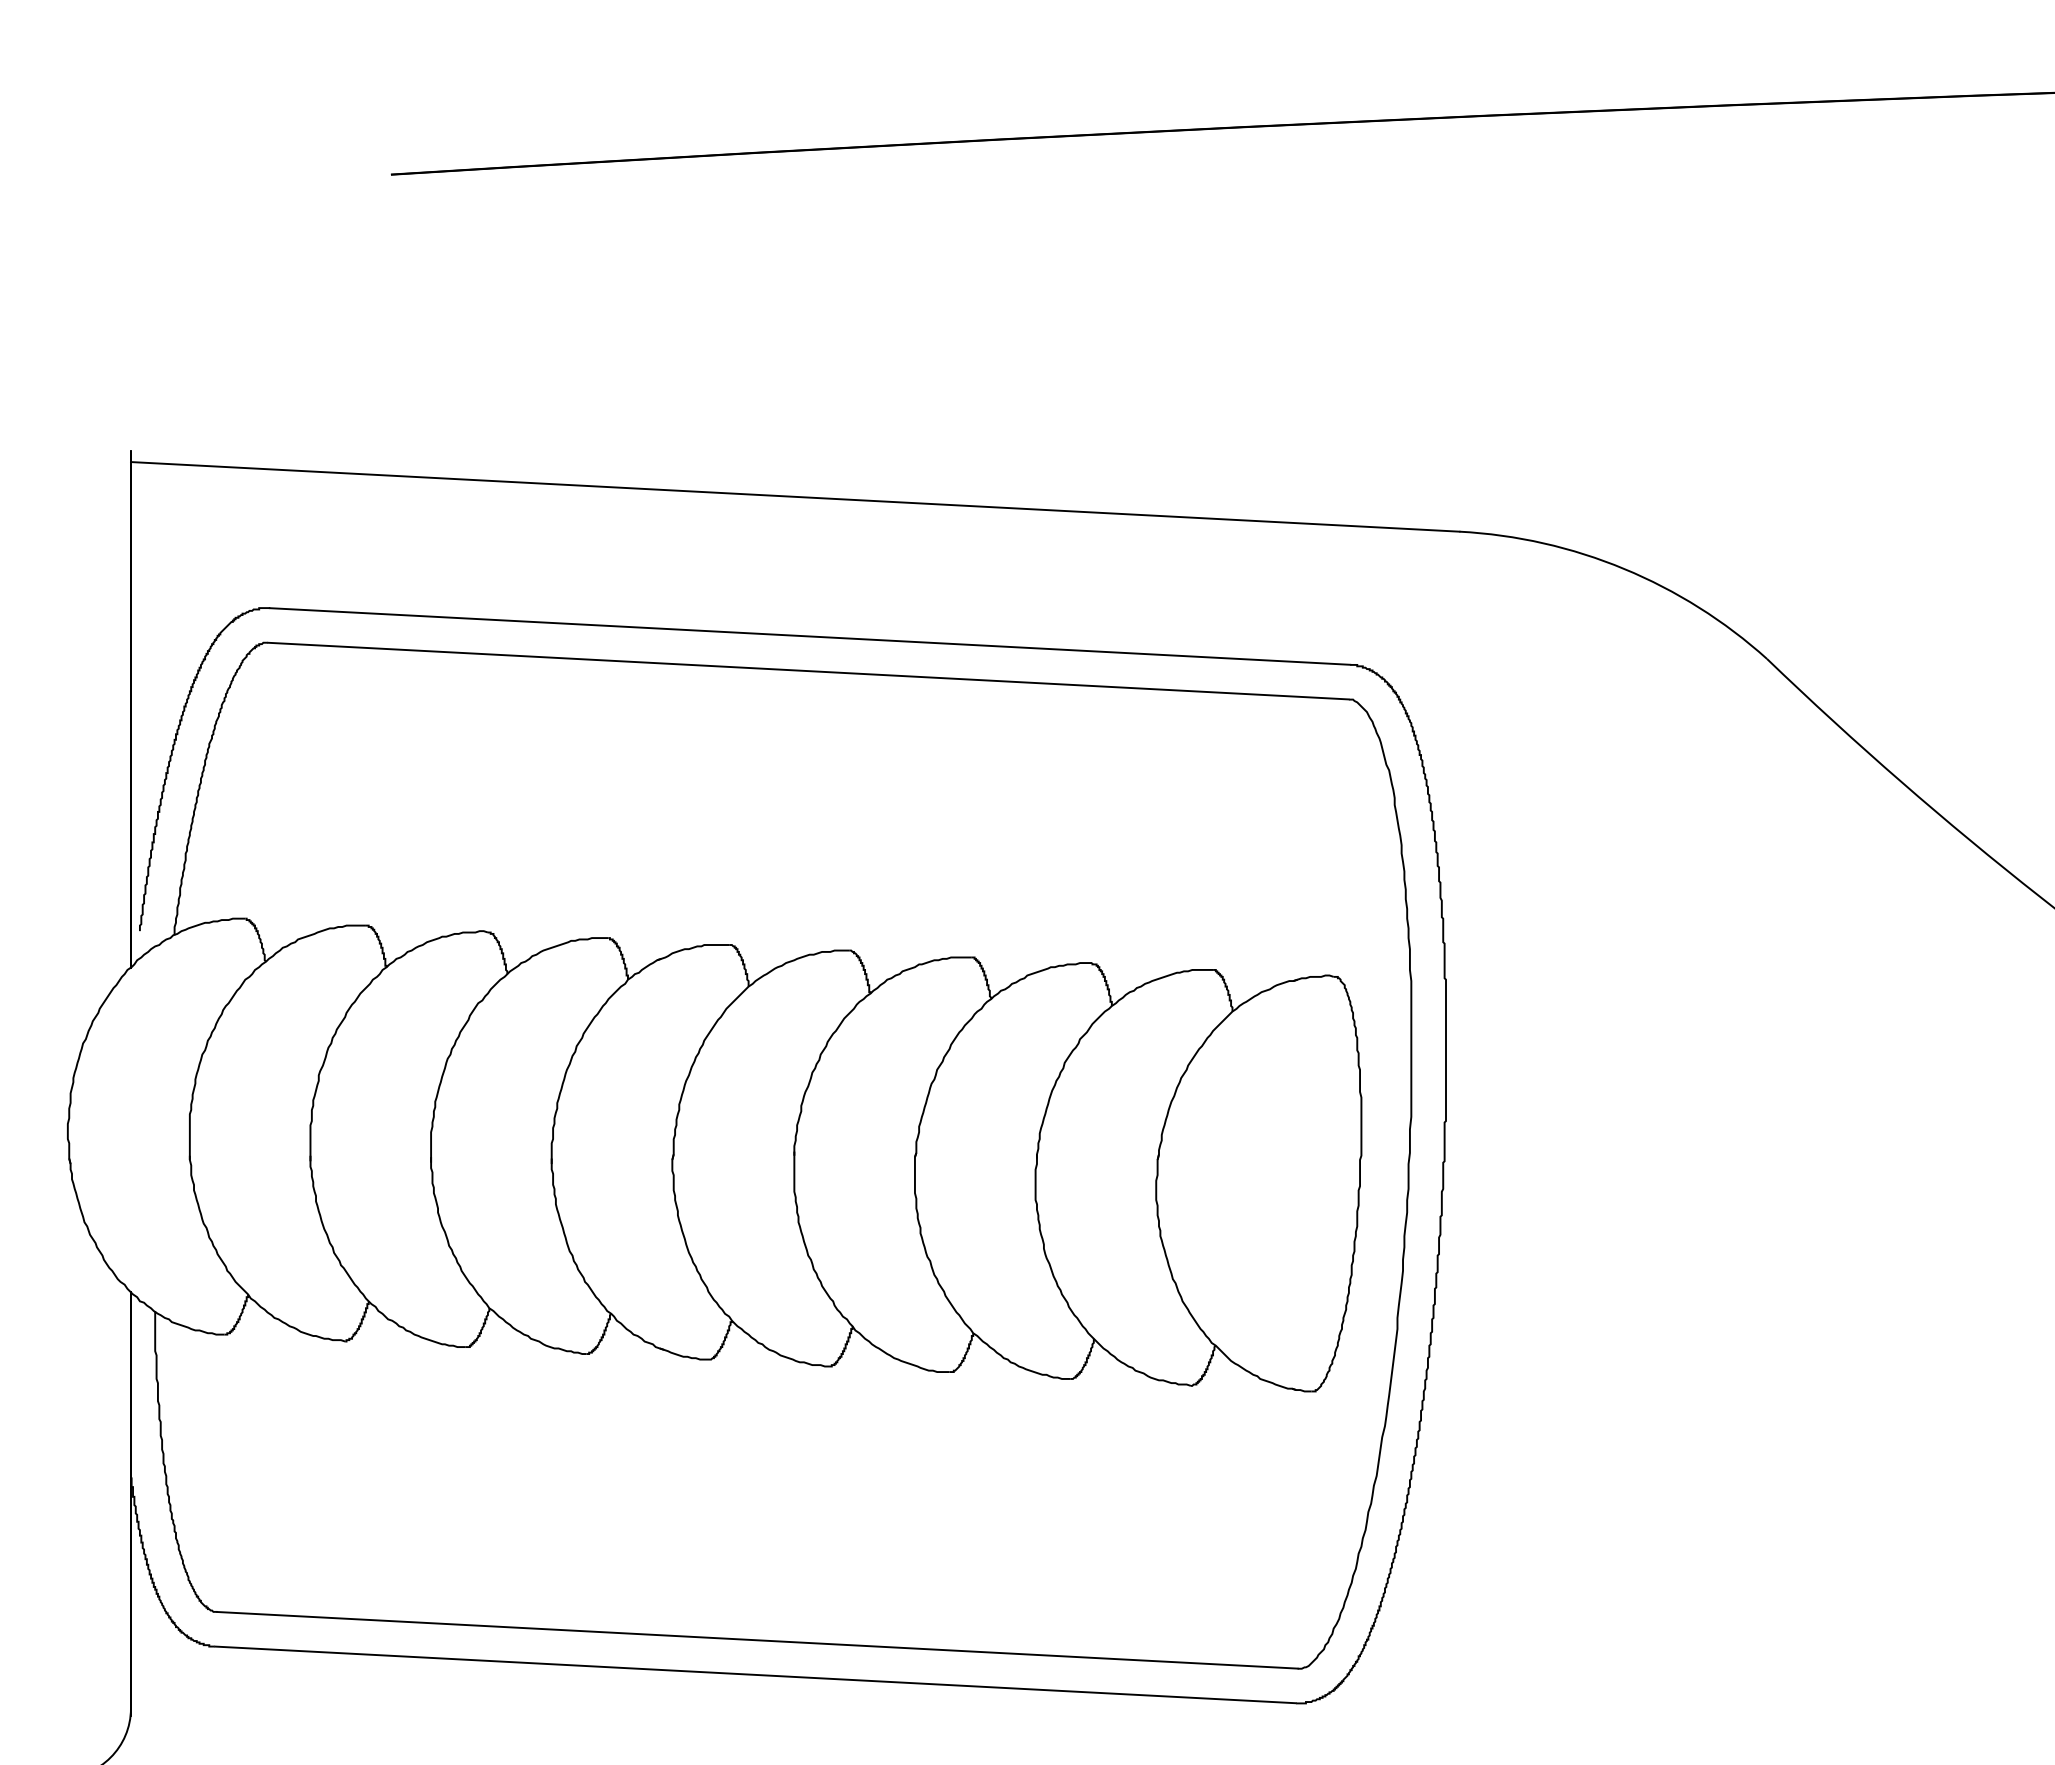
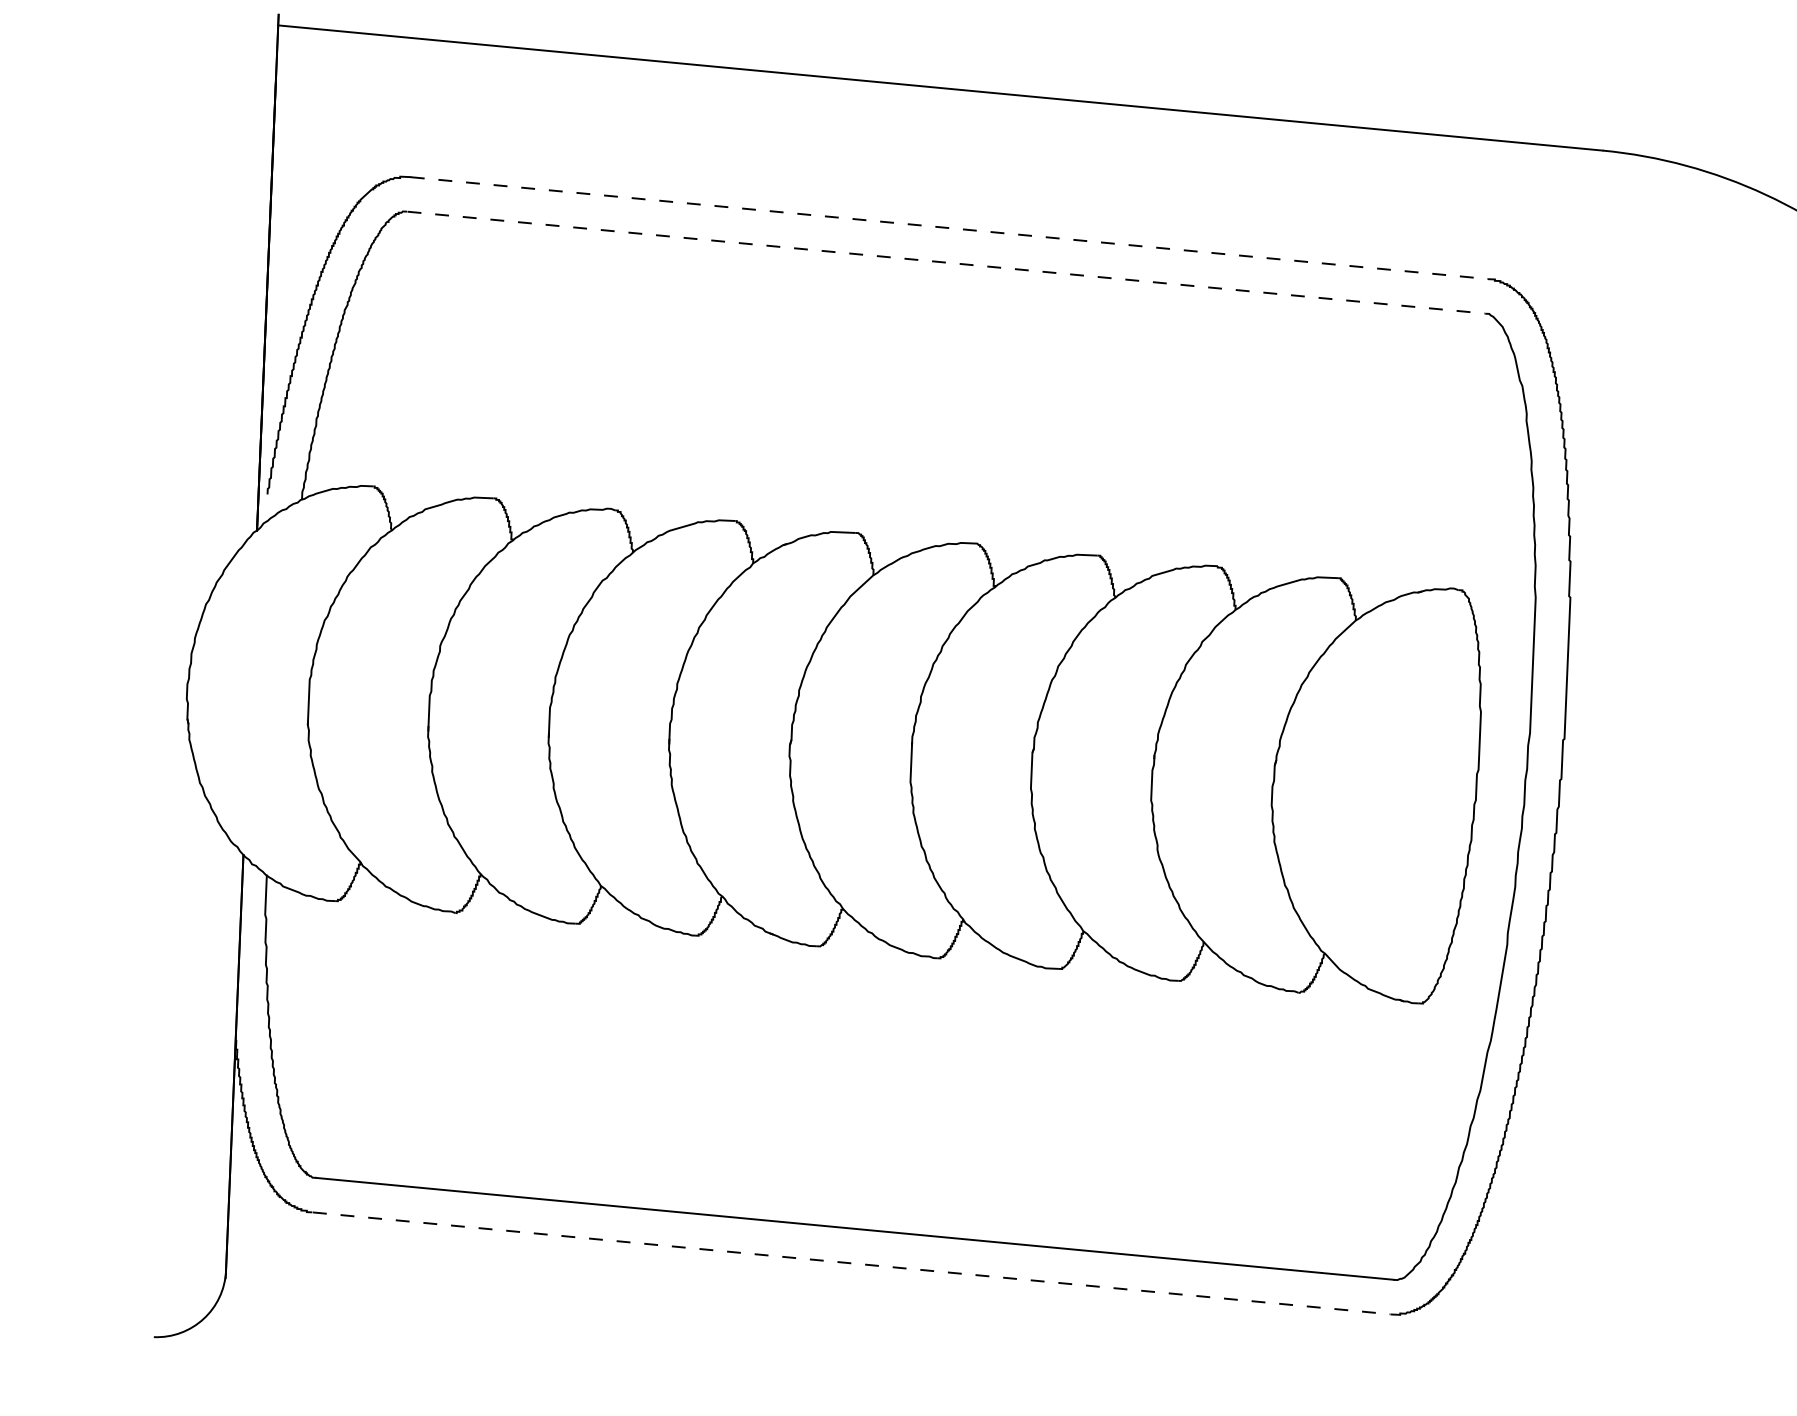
line: (810, 636) -> (949, 228), solid -> dashed
line: (808, 671) -> (946, 263), solid -> dashed
line: (755, 1674) -> (851, 1262), solid -> dashed

